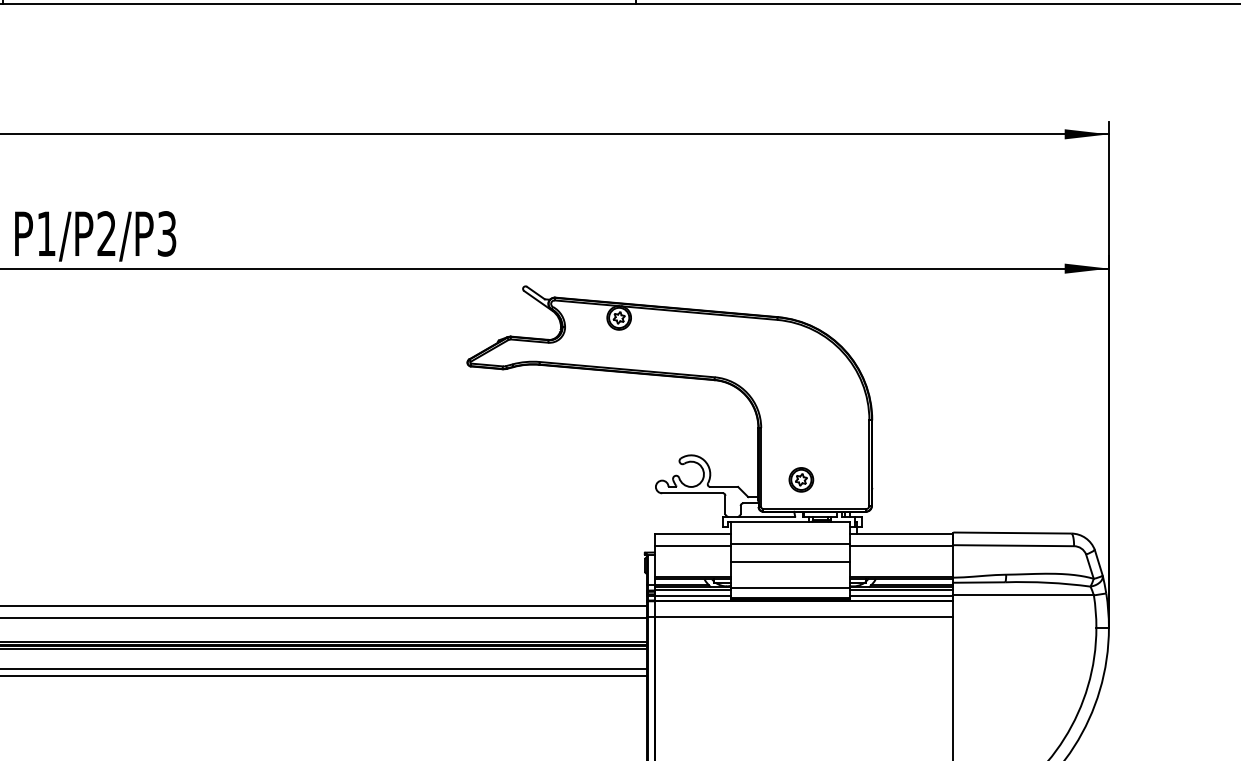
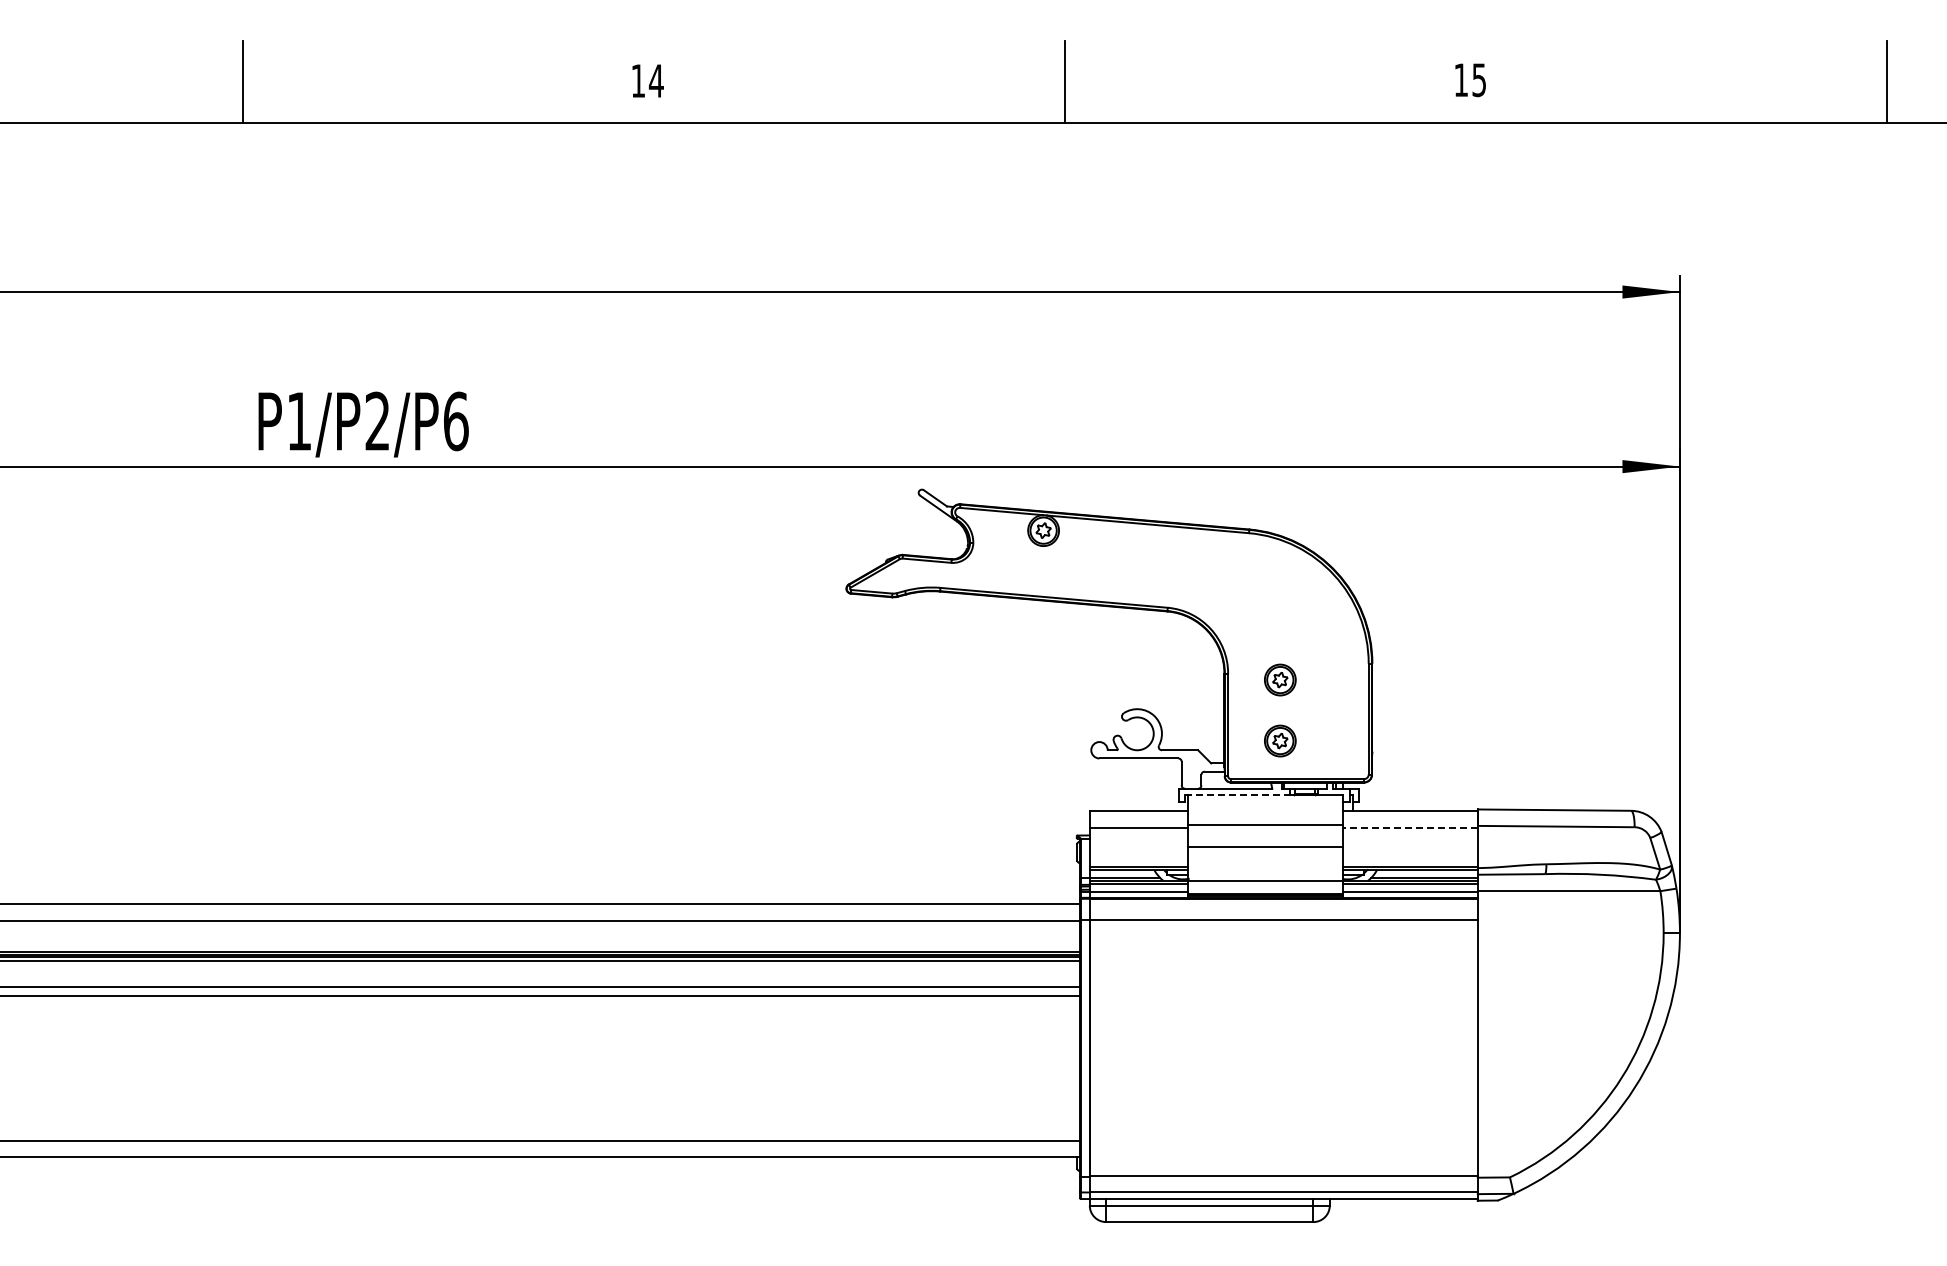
text: (167, 233) -> (456, 421), P1/P2/P3 -> P1/P2/P6
part: (801, 432) -> (1280, 679), added
line: (768, 521) -> (1237, 795), solid -> dashed
line: (900, 546) -> (1409, 827), solid -> dashed

